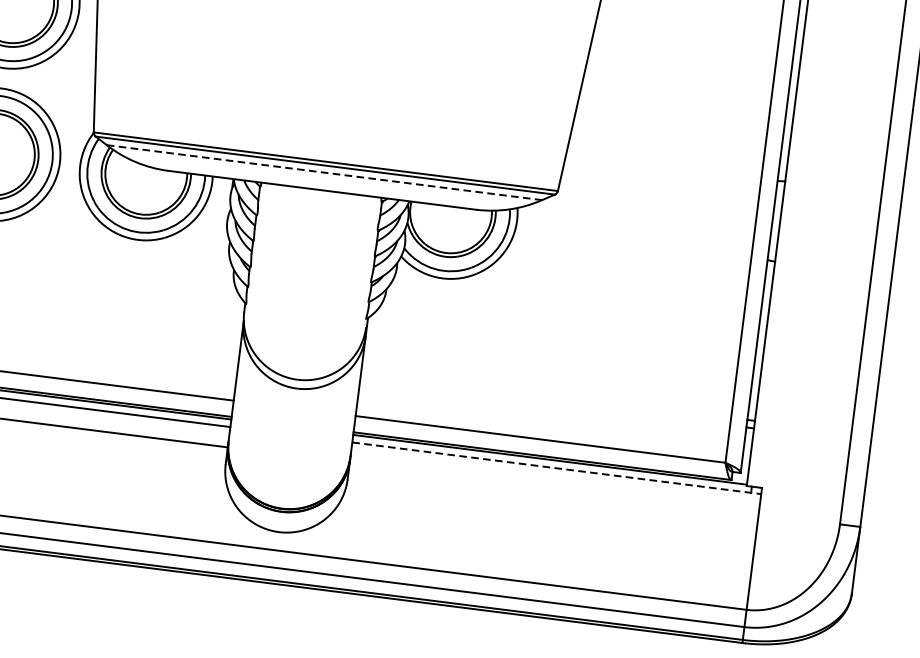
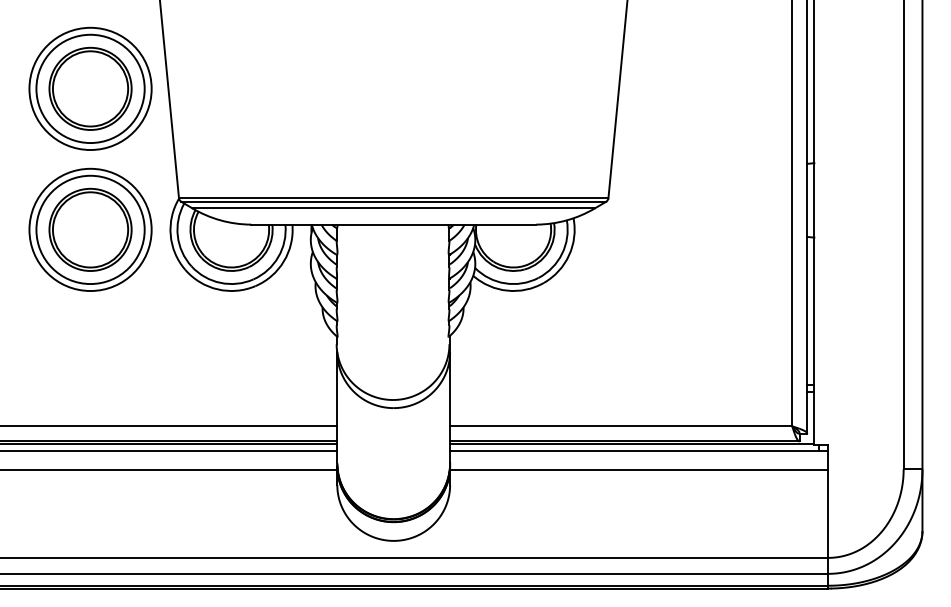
line: (325, 172) -> (394, 208), dashed -> solid
line: (557, 467) -> (639, 450), dashed -> solid
line: (554, 488) -> (639, 469), added

